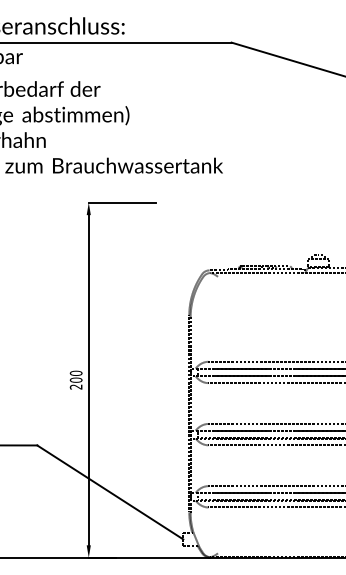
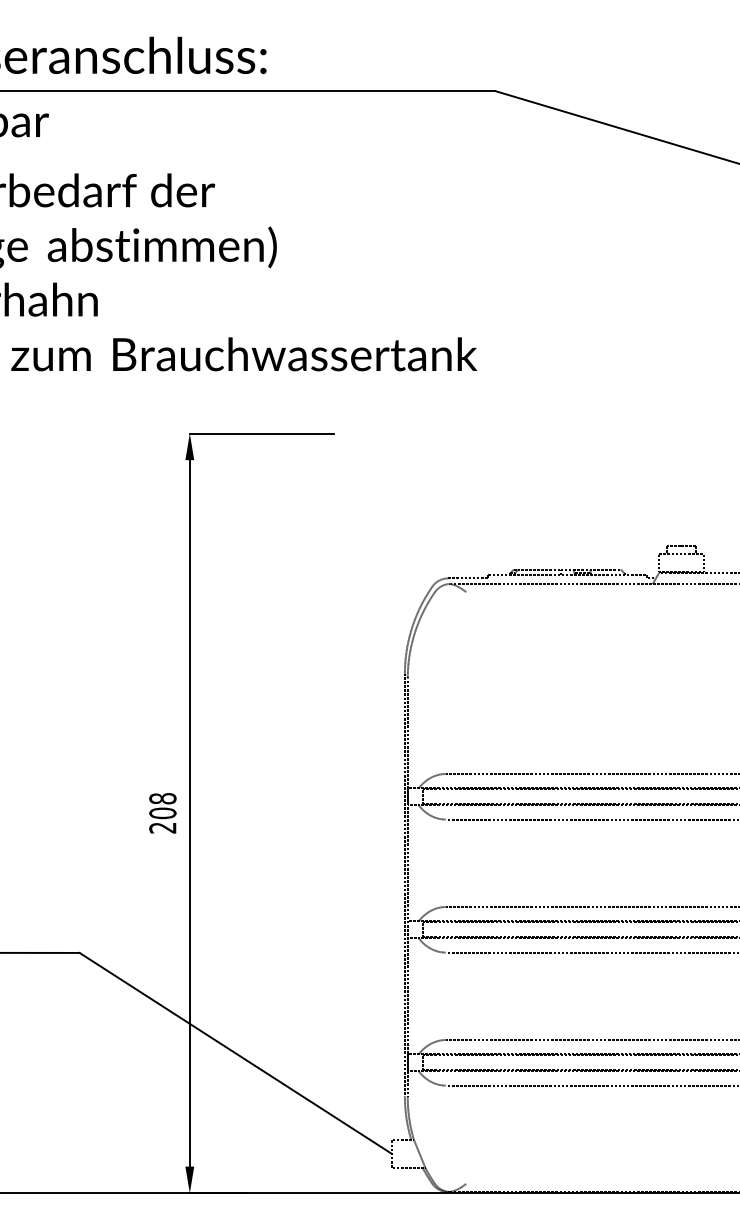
text: (76, 372) -> (163, 796), 200 -> 208

